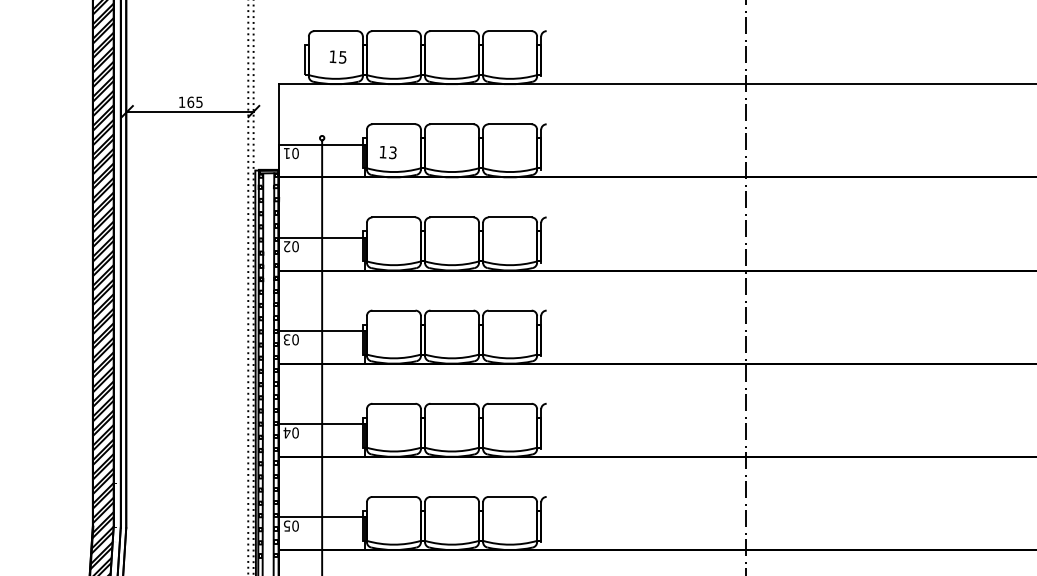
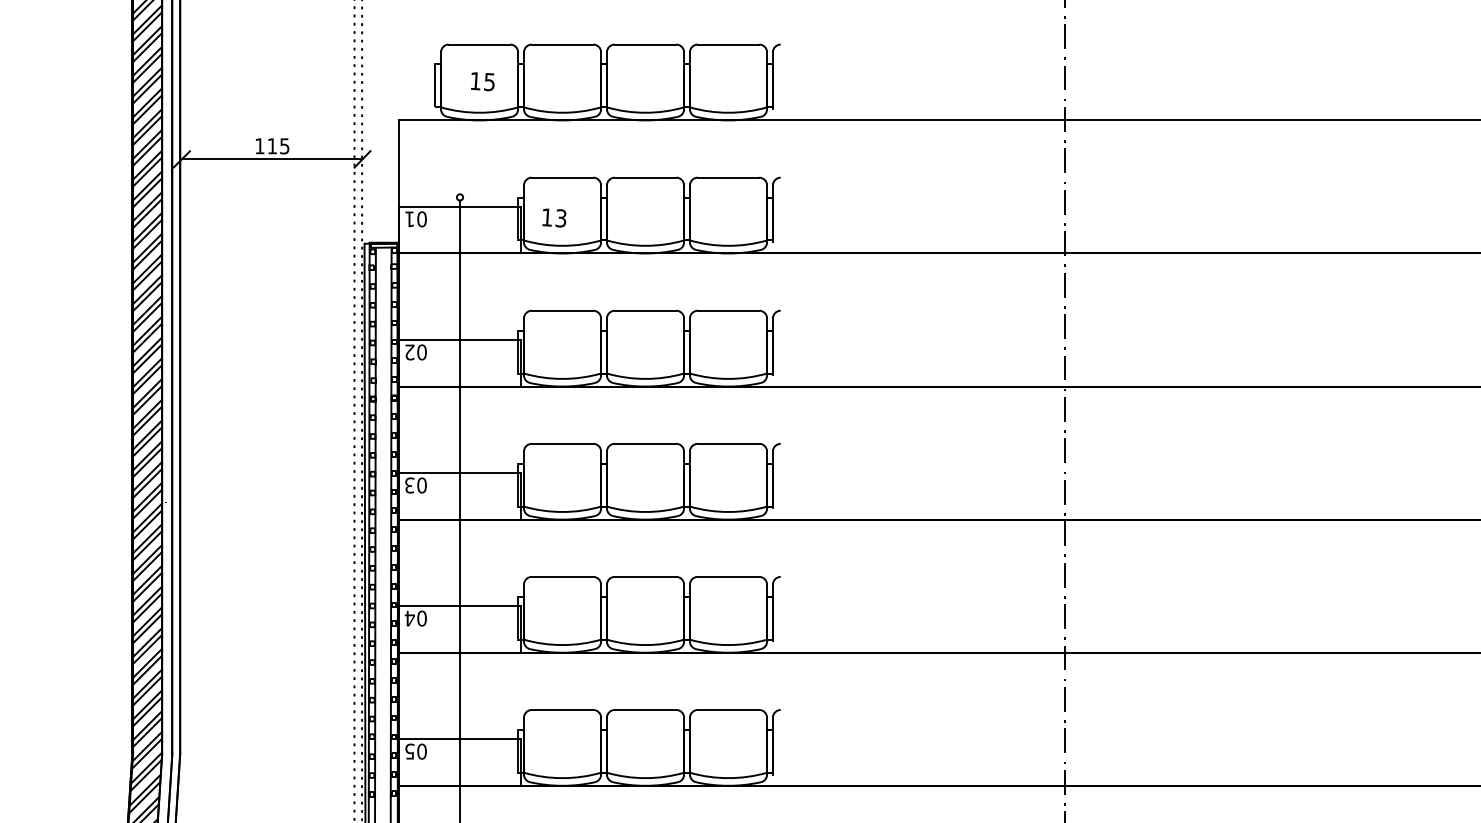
text: (190, 101) -> (271, 145), 165 -> 115

